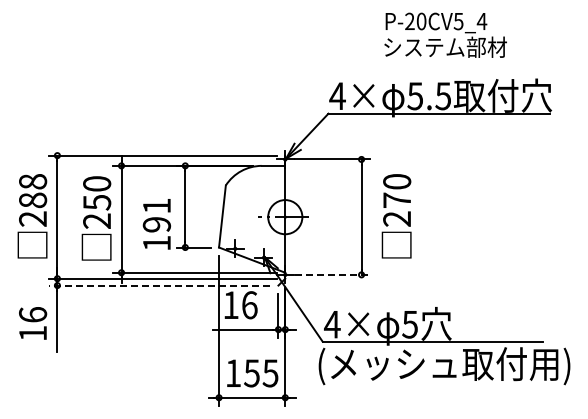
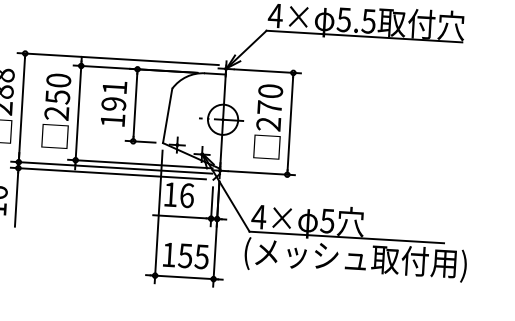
text: (396, 216) -> (268, 121), moved
text: (156, 224) -> (113, 103), moved
line: (332, 274) -> (261, 172), dashed -> solid
line: (159, 285) -> (108, 173), dashed -> solid

